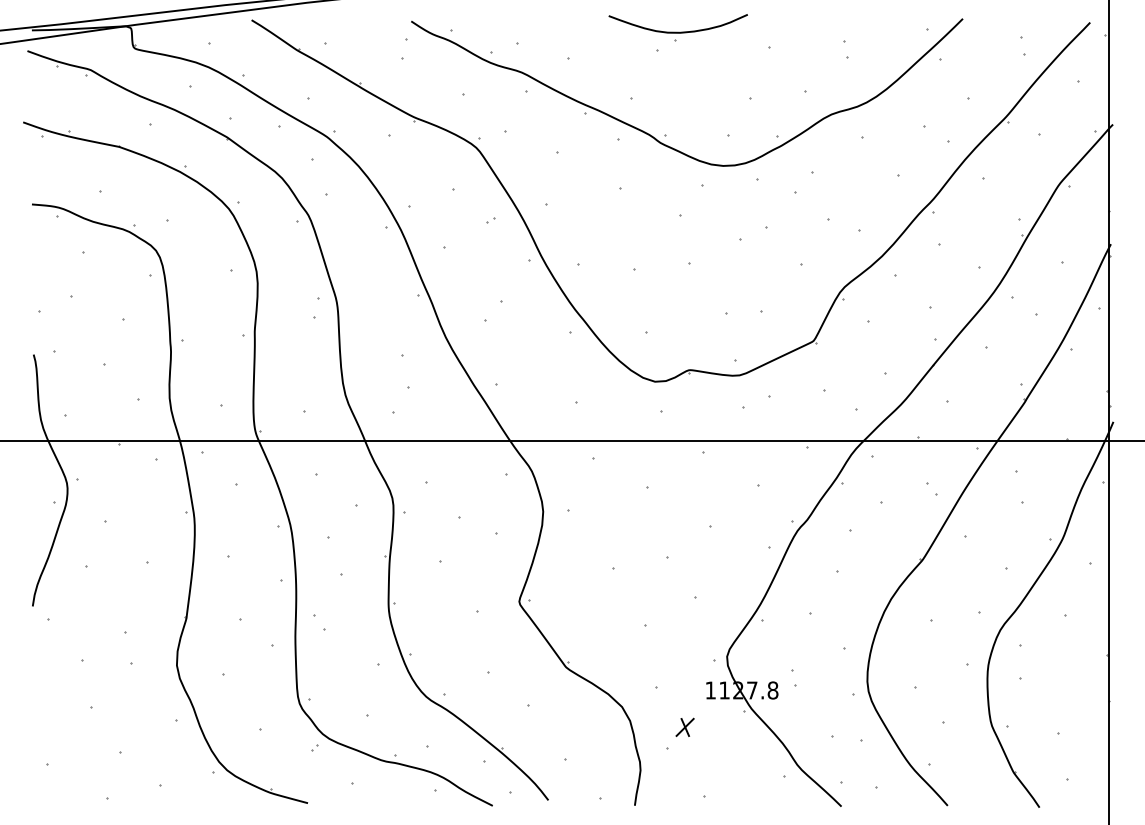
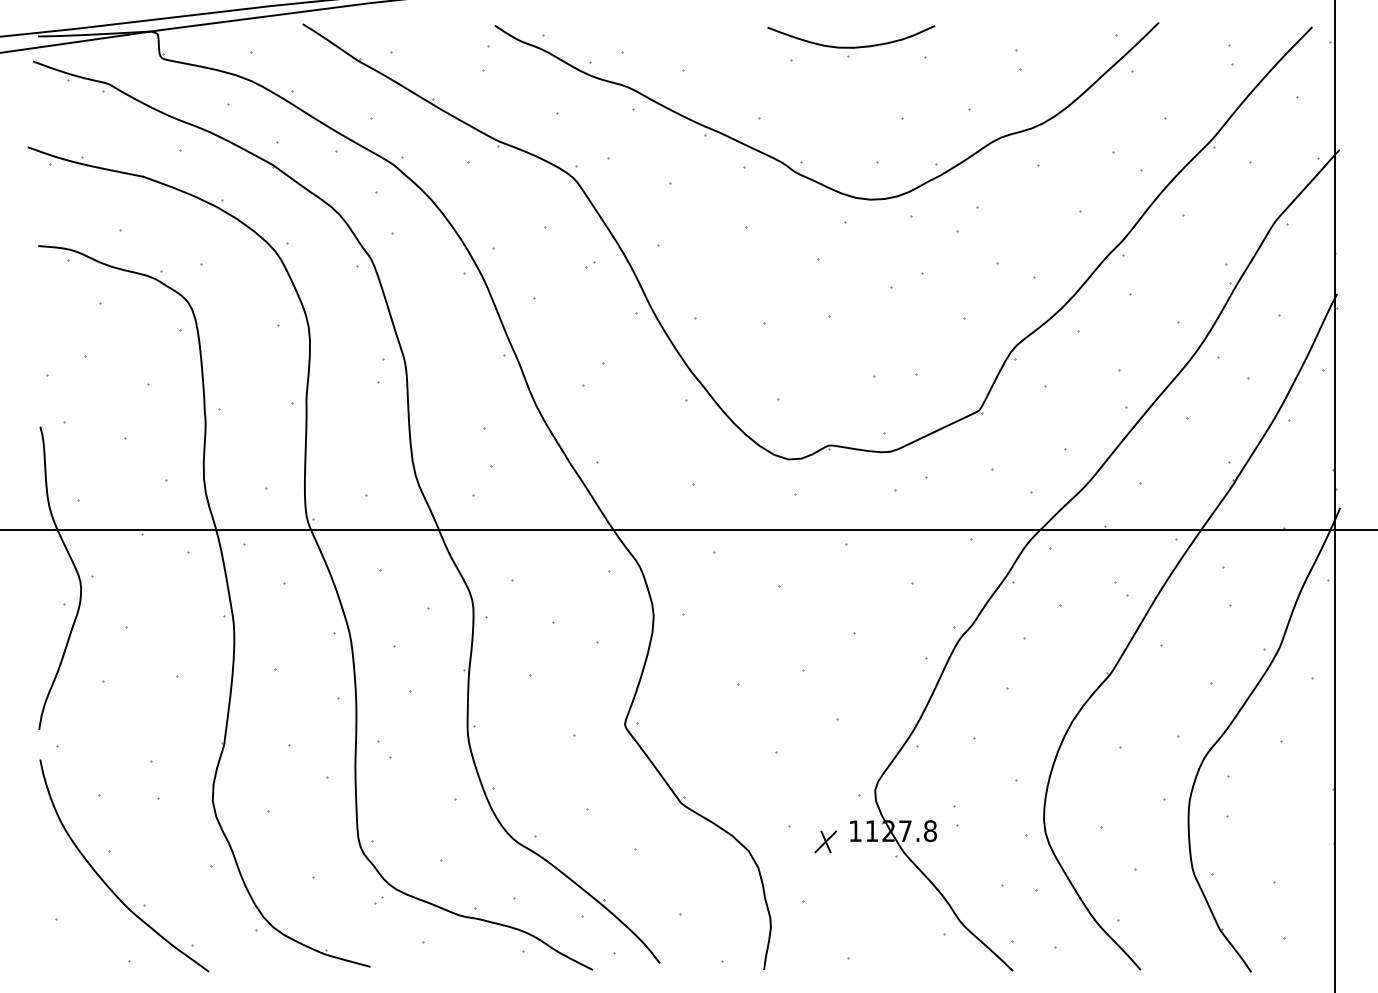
part: (677, 27) -> (850, 41), moved
part: (684, 726) -> (825, 840), moved
curve: (88, 733) -> (106, 882), added

